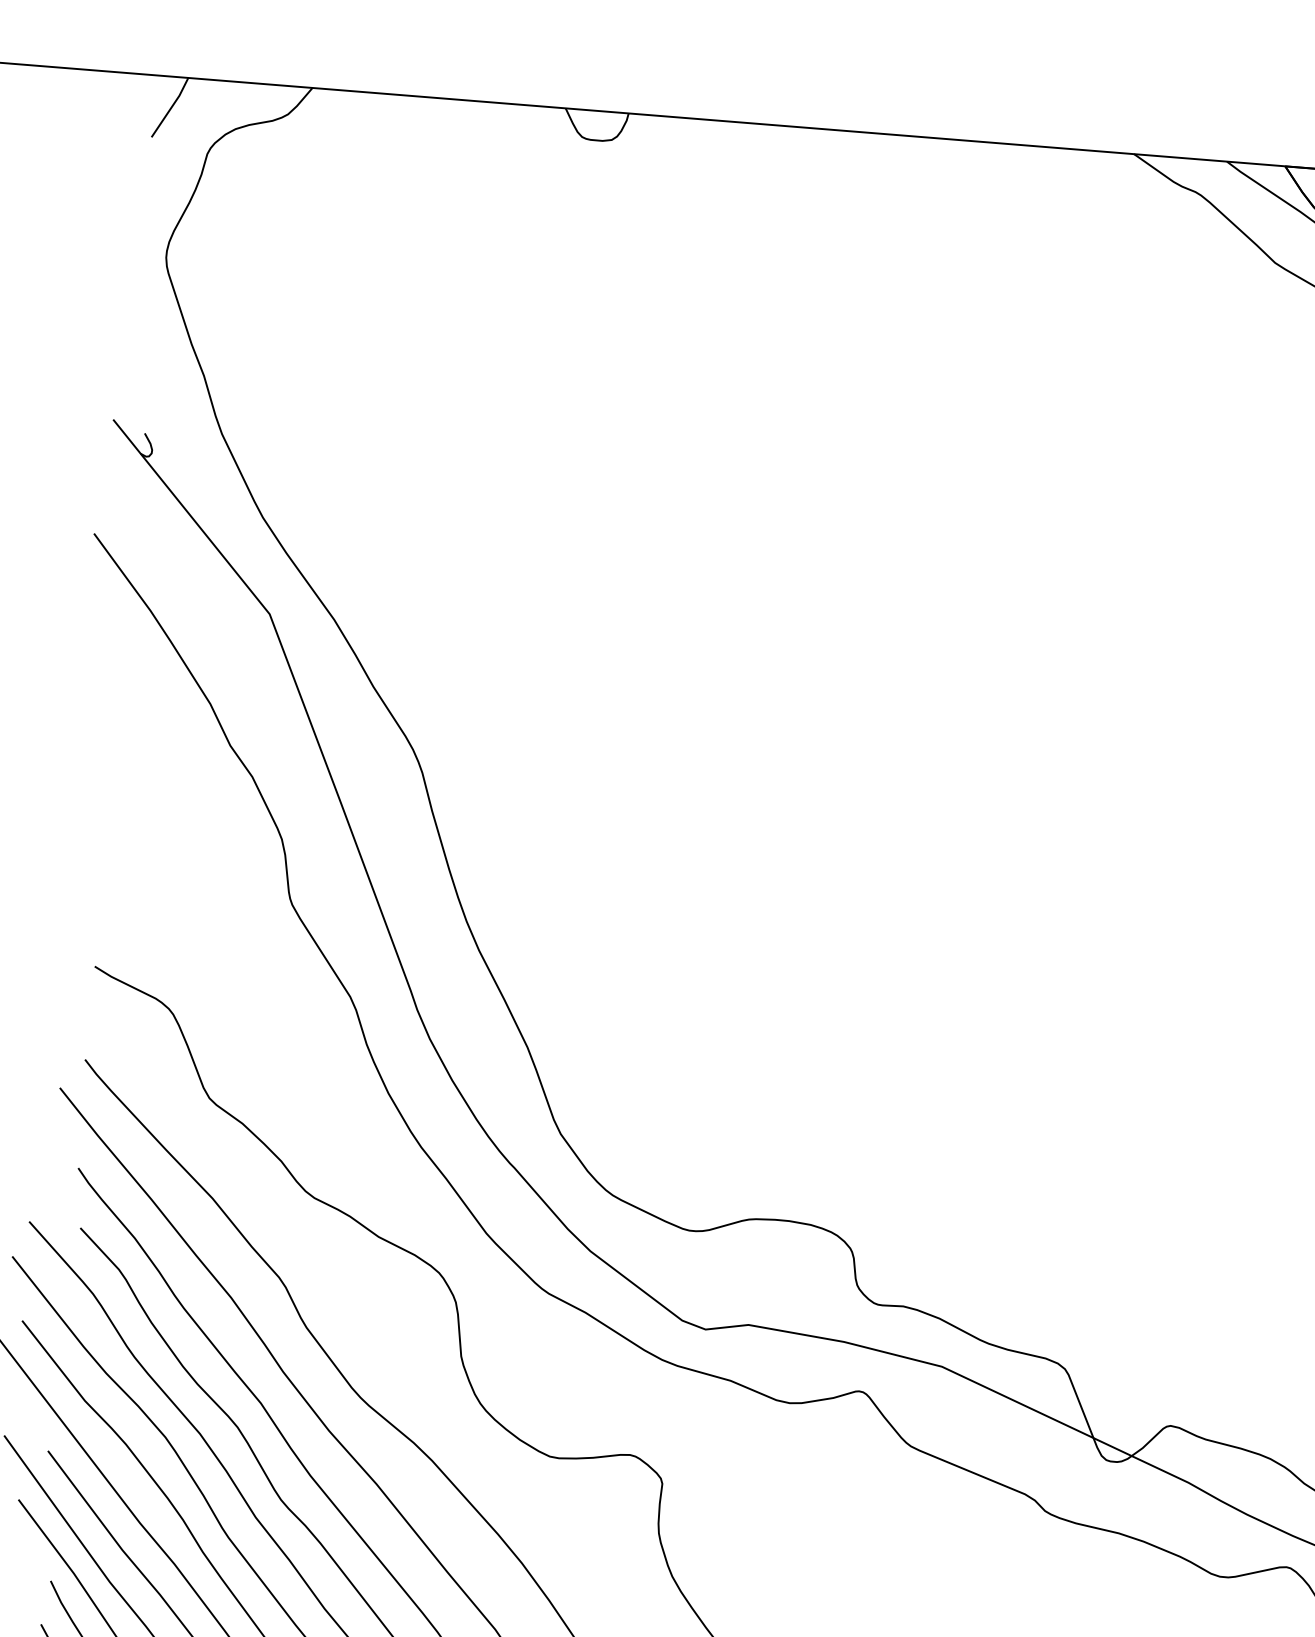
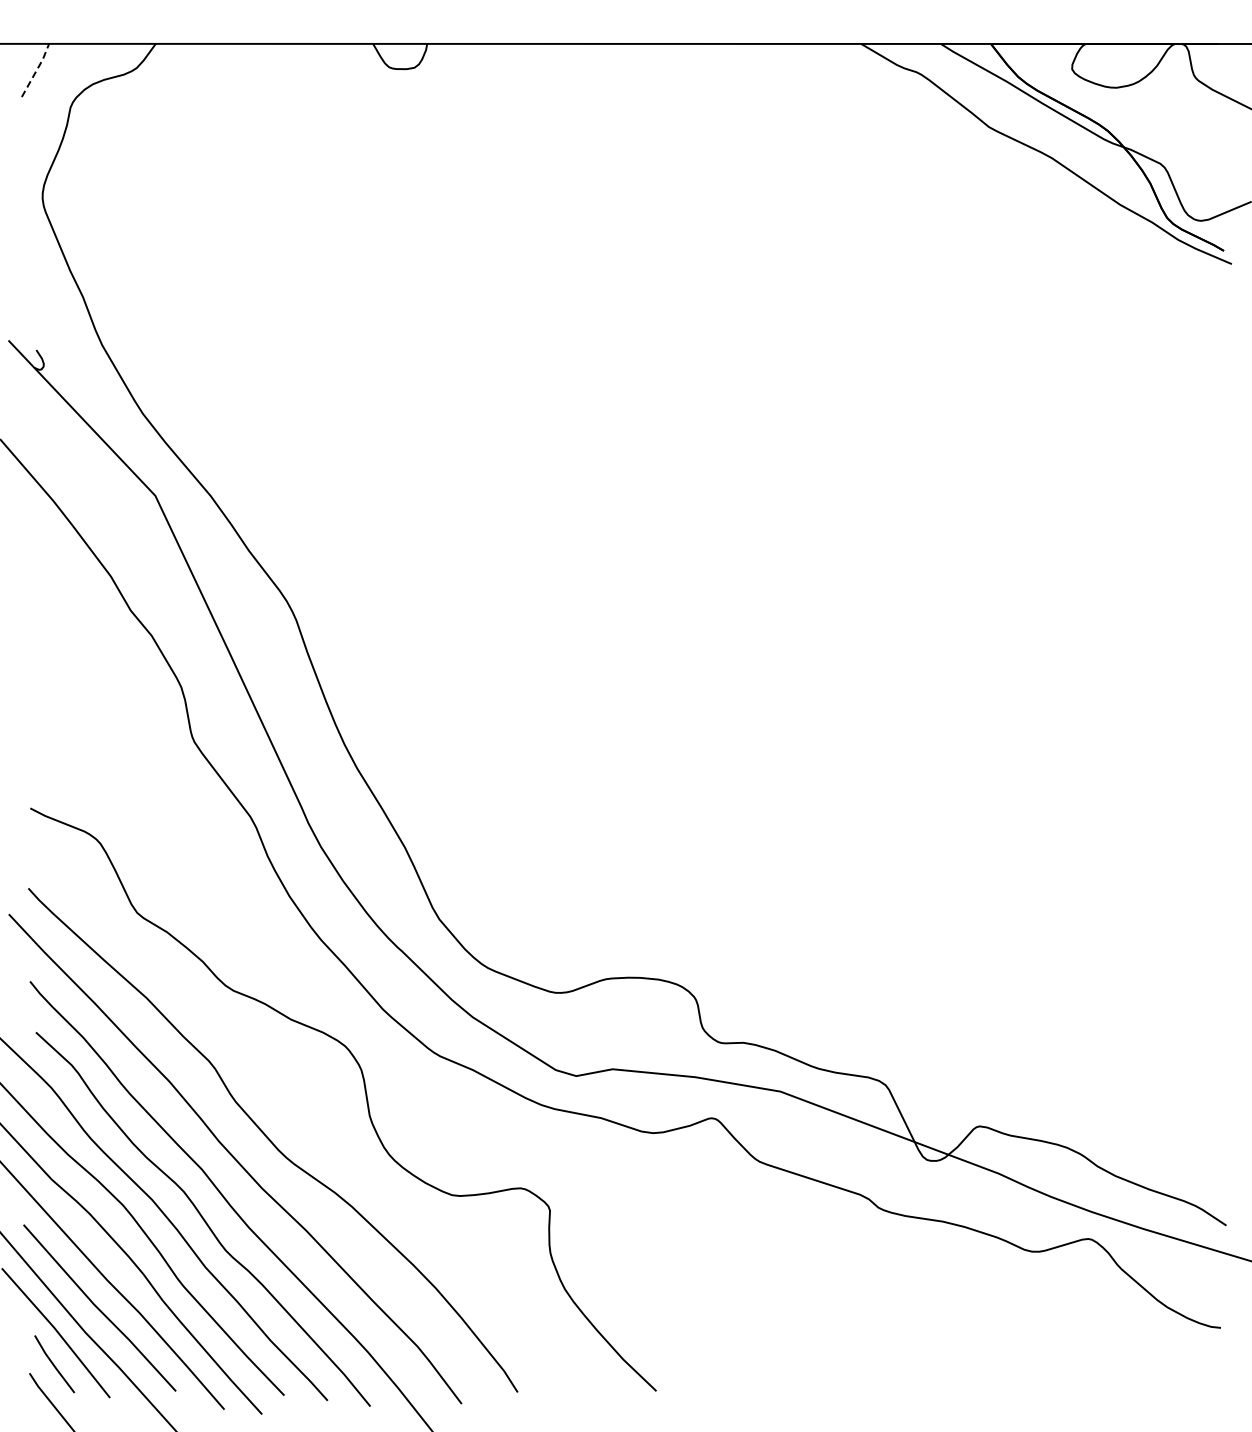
line: (171, 107) -> (36, 70), solid -> dashed

